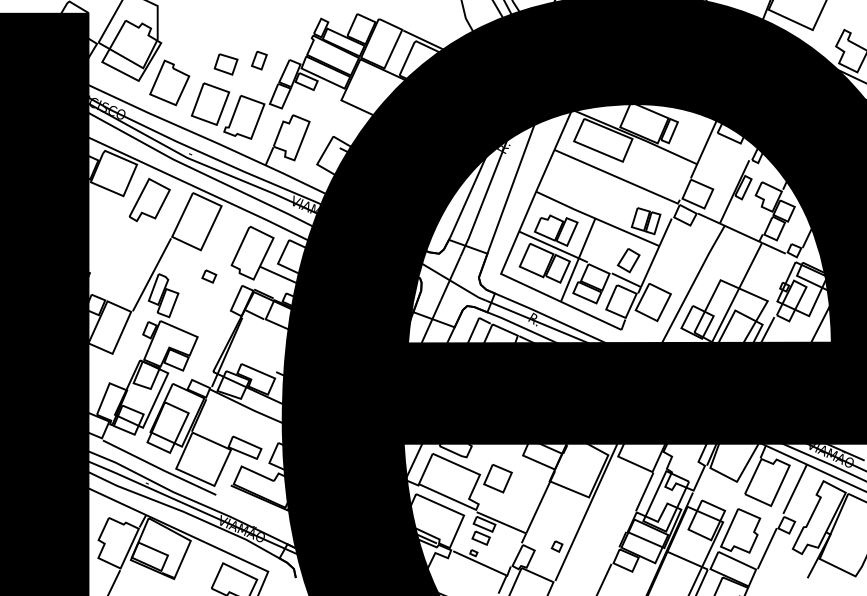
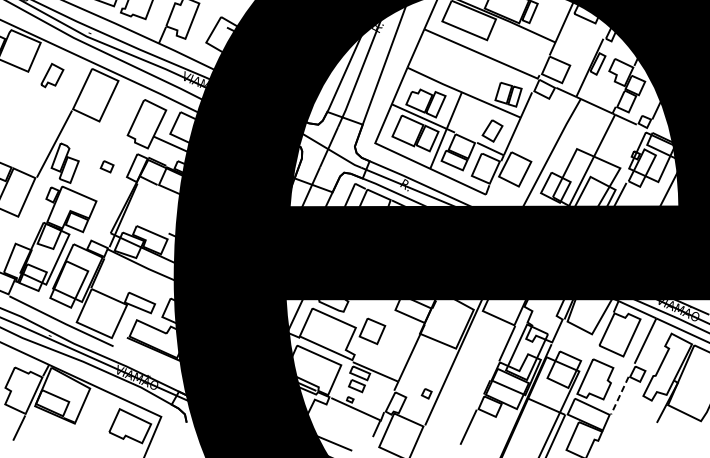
part: (149, 200) -> (52, 75), size x0.6
part: (209, 276) -> (107, 166), moved
line: (767, 548) -> (620, 395), solid -> dashed

